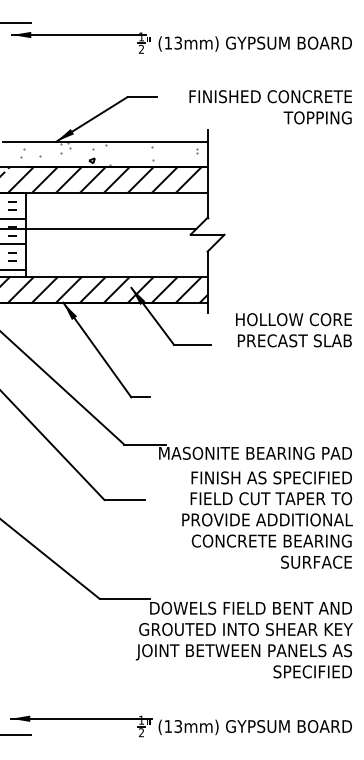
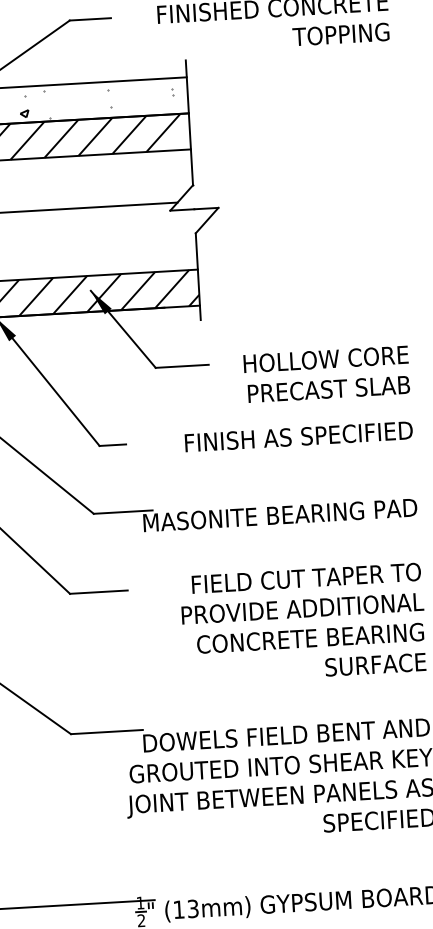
text: (293, 330) -> (326, 374), moved
text: (271, 477) -> (298, 436), moved

